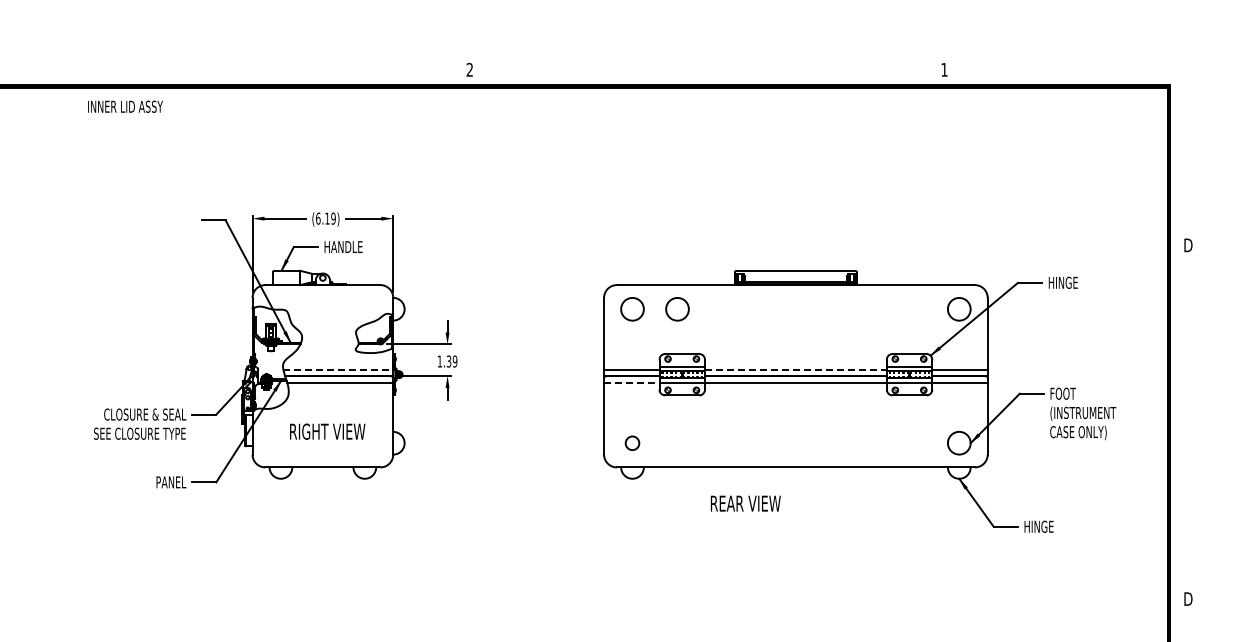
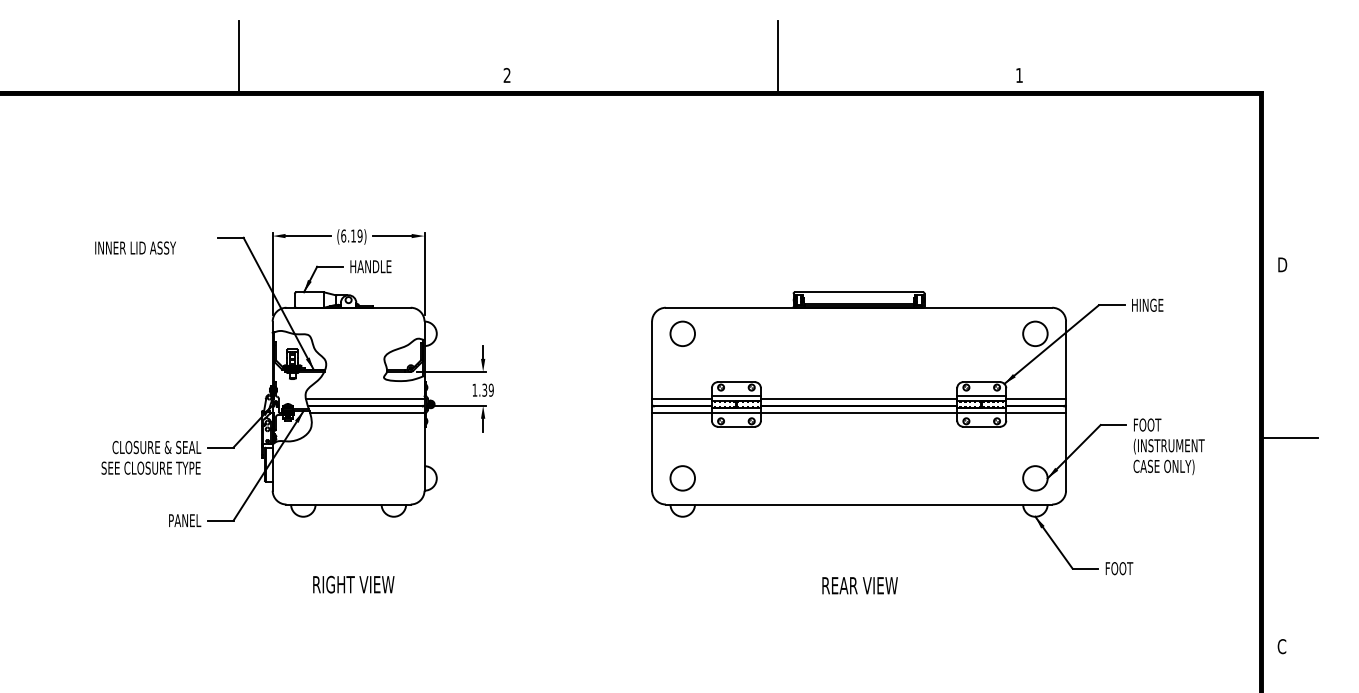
line: (221, 51) -> (239, 55), added
line: (721, 51) -> (778, 55), added
text: (125, 106) -> (135, 247), moved
circle: (677, 309) -> (731, 334), removed
line: (338, 369) -> (365, 398), dashed -> solid
line: (795, 369) -> (858, 398), dashed -> solid
line: (631, 382) -> (681, 412), dashed -> solid
line: (1195, 405) -> (1290, 437), added
text: (327, 431) -> (353, 584), moved
circle: (632, 443) -> (682, 478), size x1.67
text: (745, 503) -> (859, 585), moved
text: (1039, 526) -> (1121, 568), HINGE -> FOOT
text: (1187, 599) -> (1281, 647), D -> C

